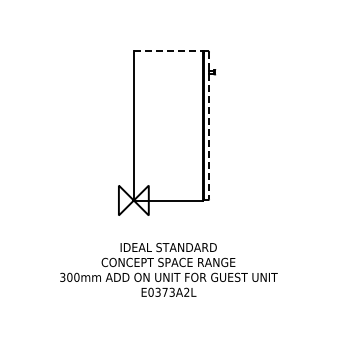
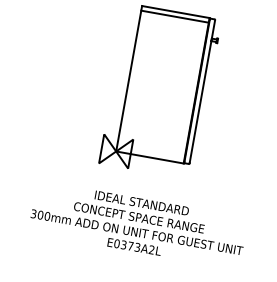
line: (168, 50) -> (175, 11), dashed -> solid
line: (168, 55) -> (175, 16), added
line: (209, 126) -> (202, 92), dashed -> solid

